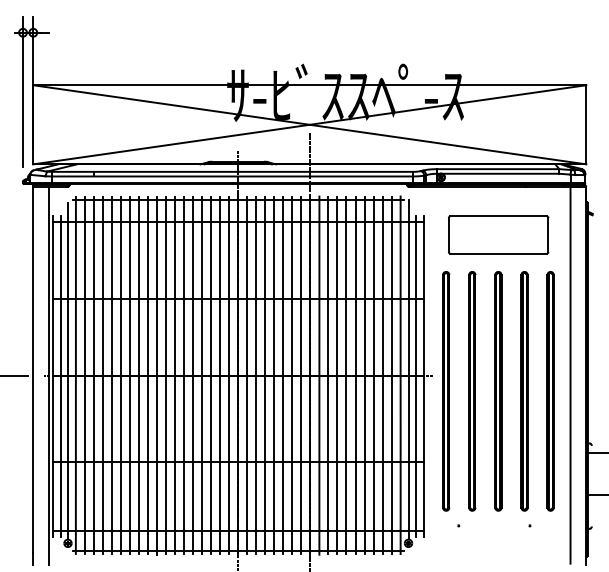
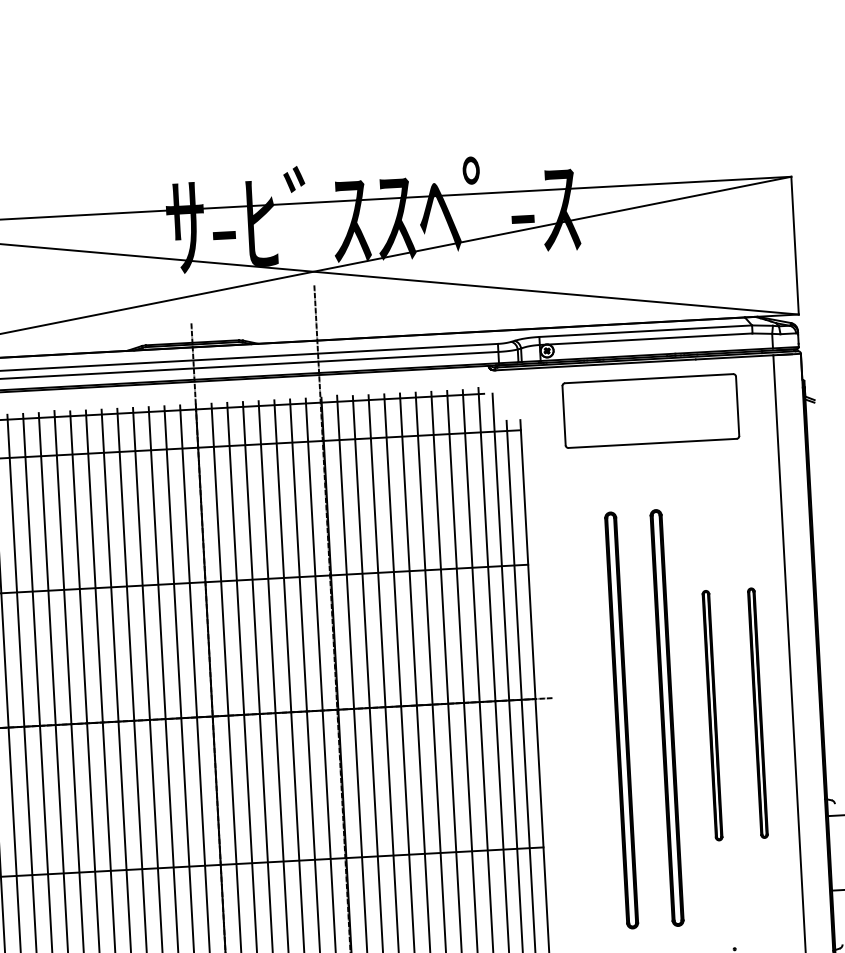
part: (498, 234) -> (650, 410), moved
part: (446, 391) -> (576, 723), removed
part: (524, 391) -> (712, 715), size x0.6
part: (550, 391) -> (757, 713), size x0.6

